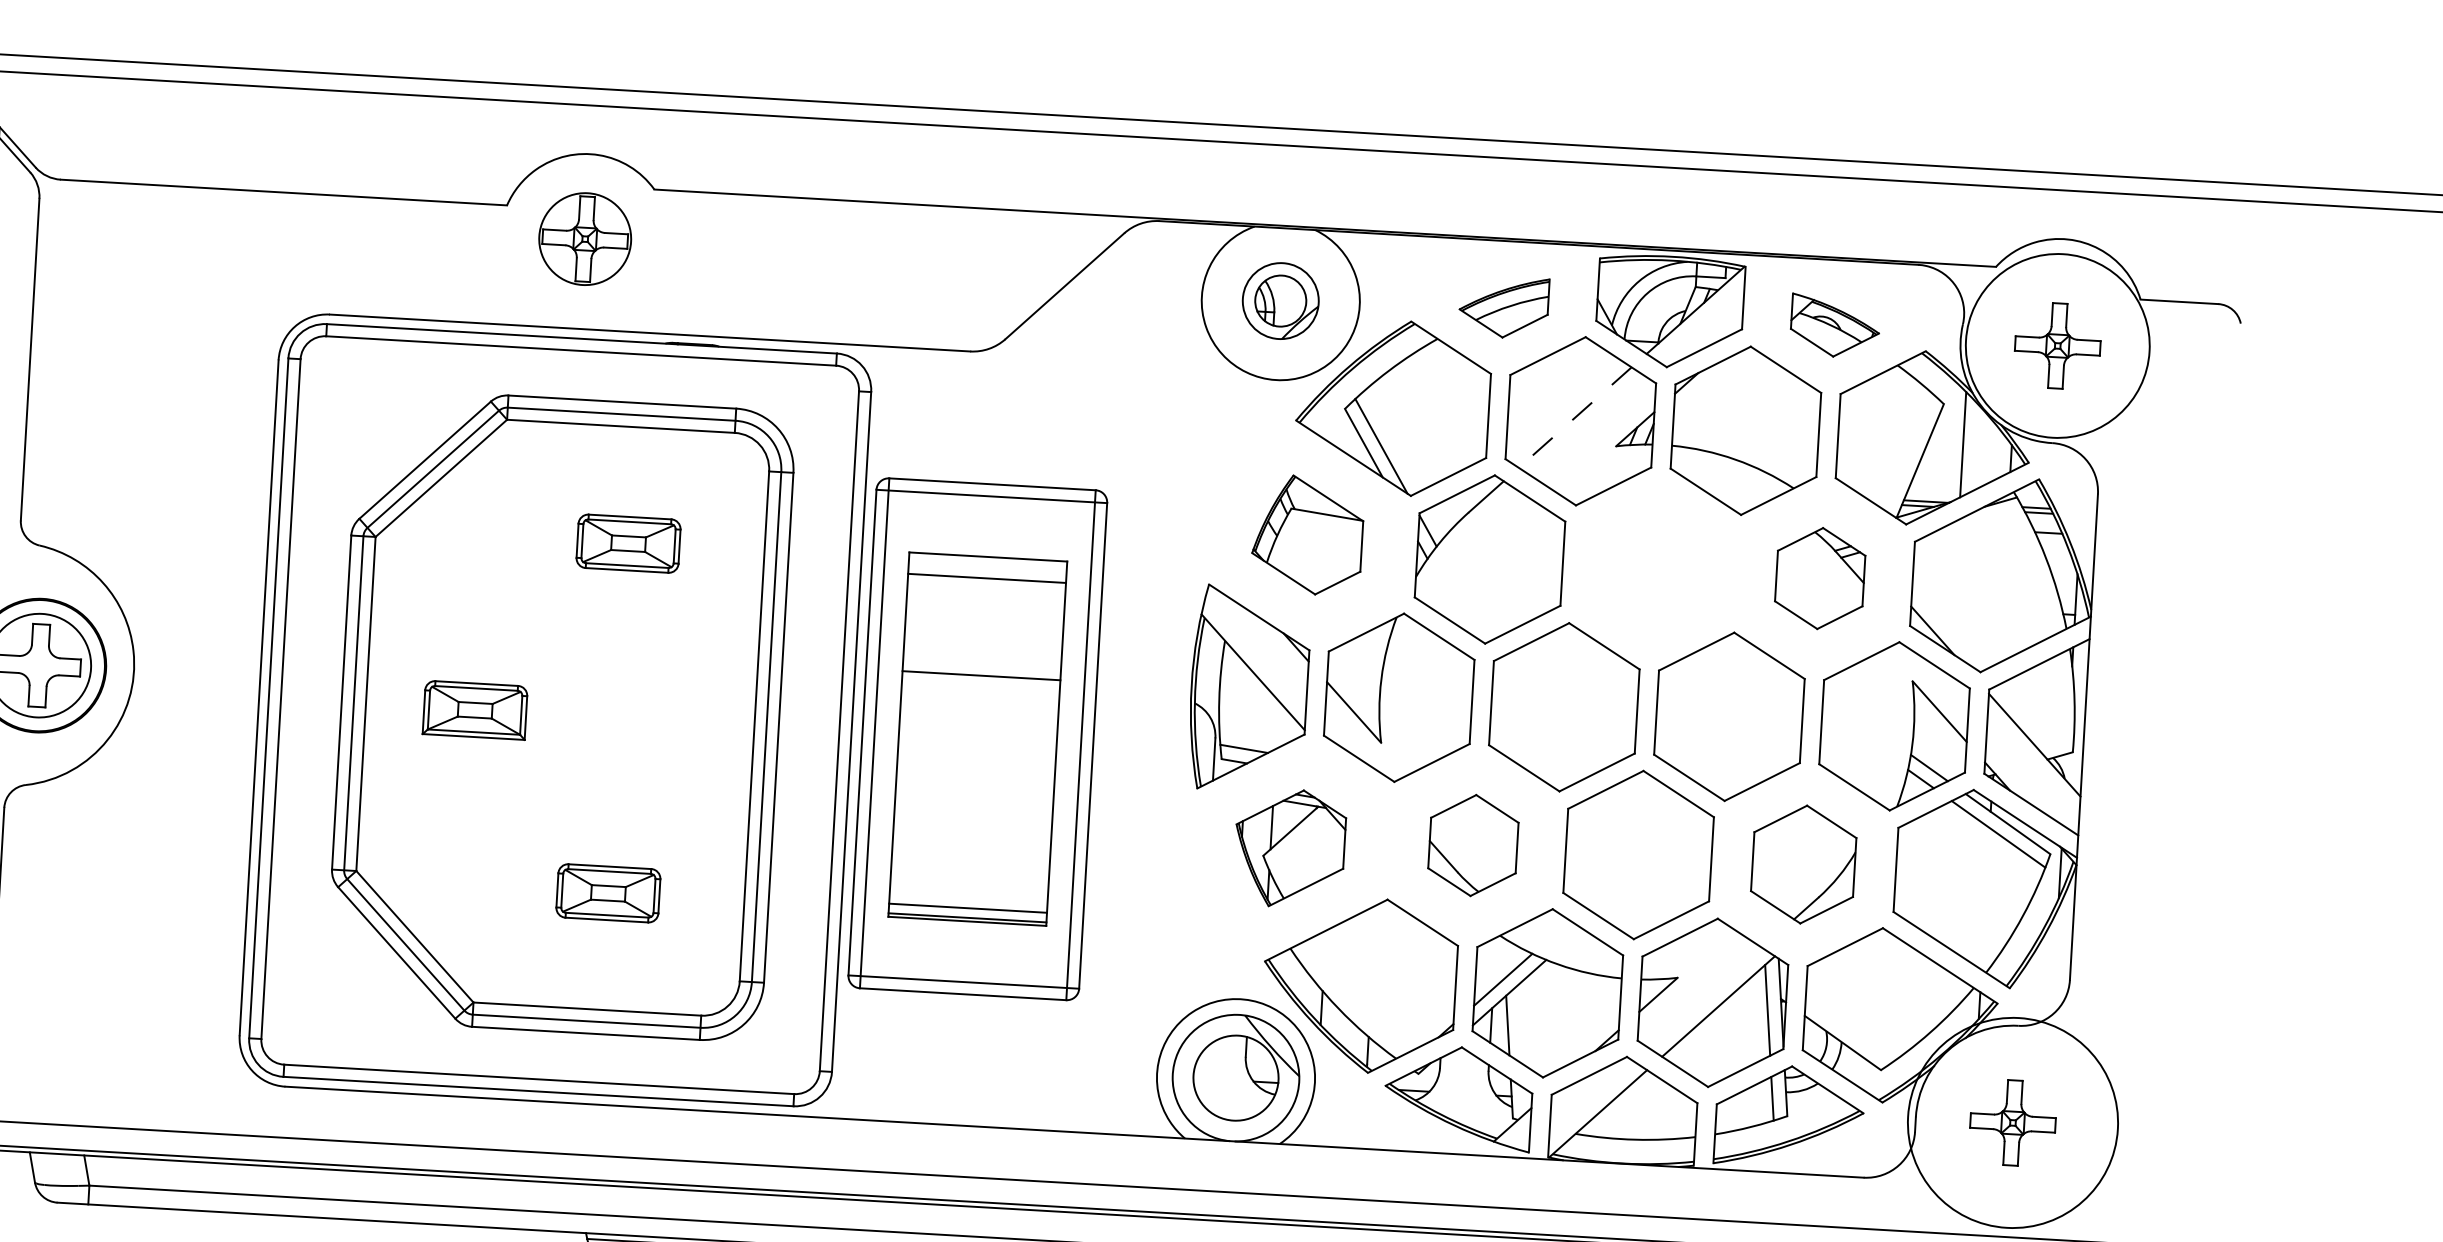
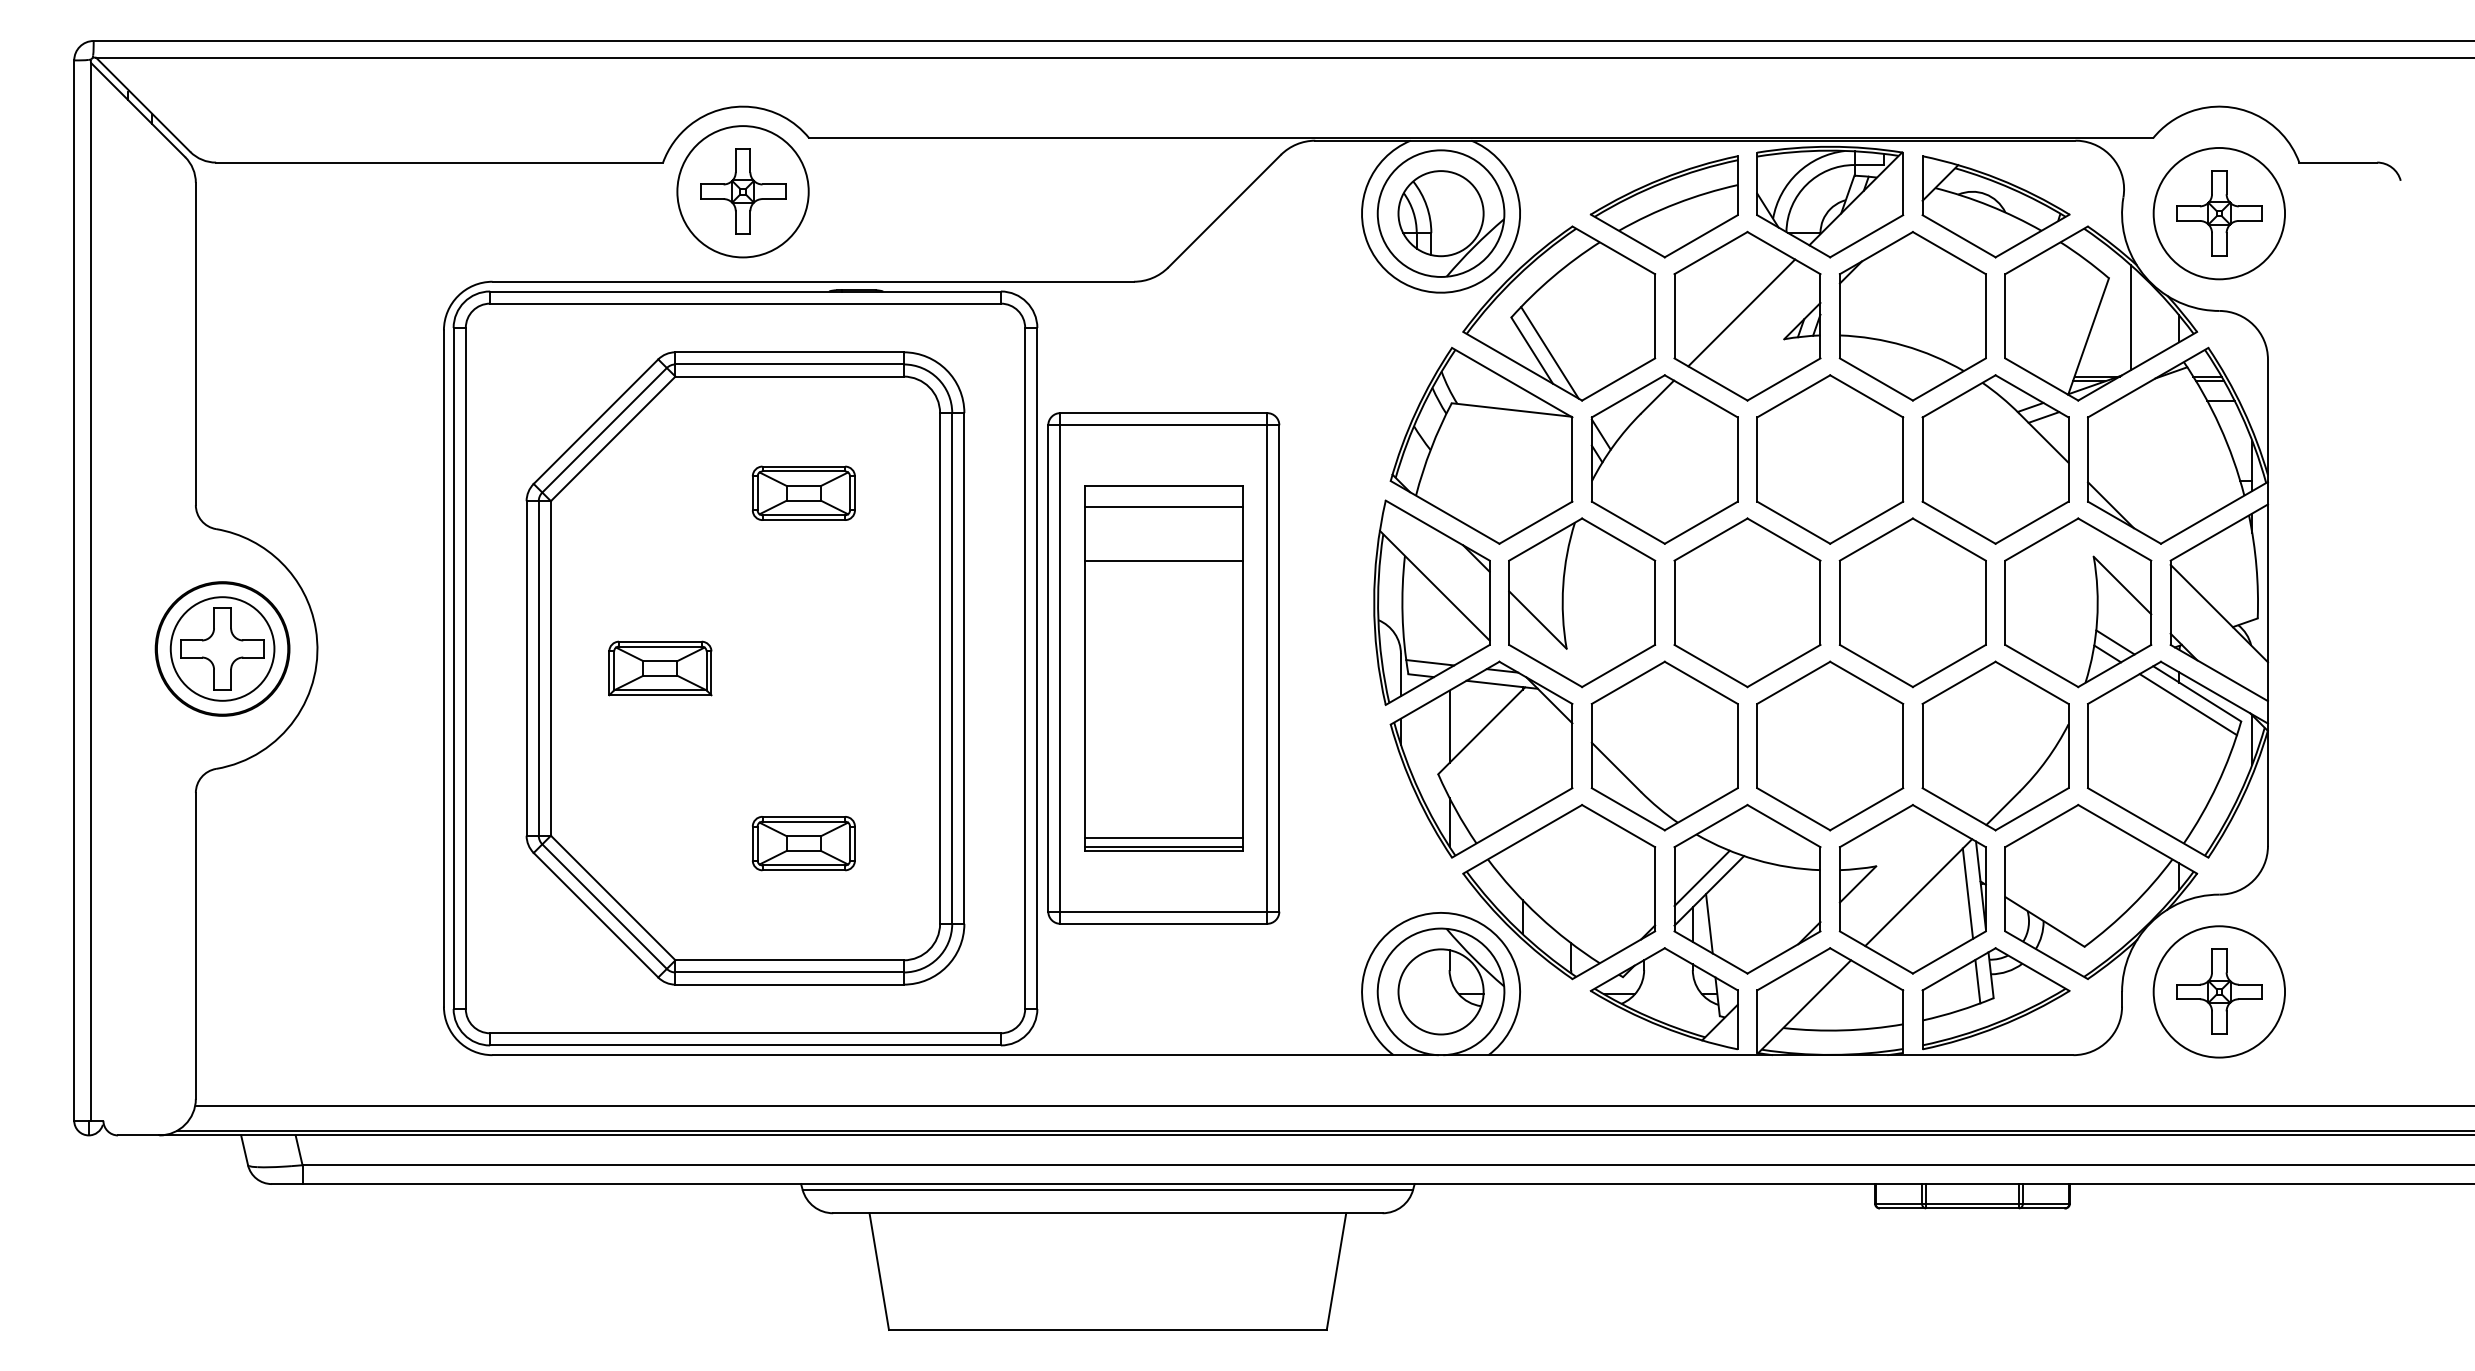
circle: (584, 238) -> (742, 191), size x1.43
part: (1280, 300) -> (1440, 213), size x1.67
part: (1503, 306) -> (1663, 206), size x1.67
part: (1834, 325) -> (1995, 206), size x1.67
circle: (2057, 345) -> (2219, 213), size x0.71
line: (1575, 417) -> (1741, 312), dashed -> solid
part: (1307, 534) -> (1481, 445), size x1.67
part: (1655, 569) -> (1830, 459), added
part: (1820, 578) -> (1995, 459), size x1.67
line: (981, 675) -> (1163, 560), moved
part: (1473, 844) -> (1664, 745), size x1.67
part: (1289, 848) -> (1481, 759), size x1.67
part: (1803, 864) -> (1995, 745), size x1.43
circle: (2013, 1122) -> (2219, 991), size x0.62

